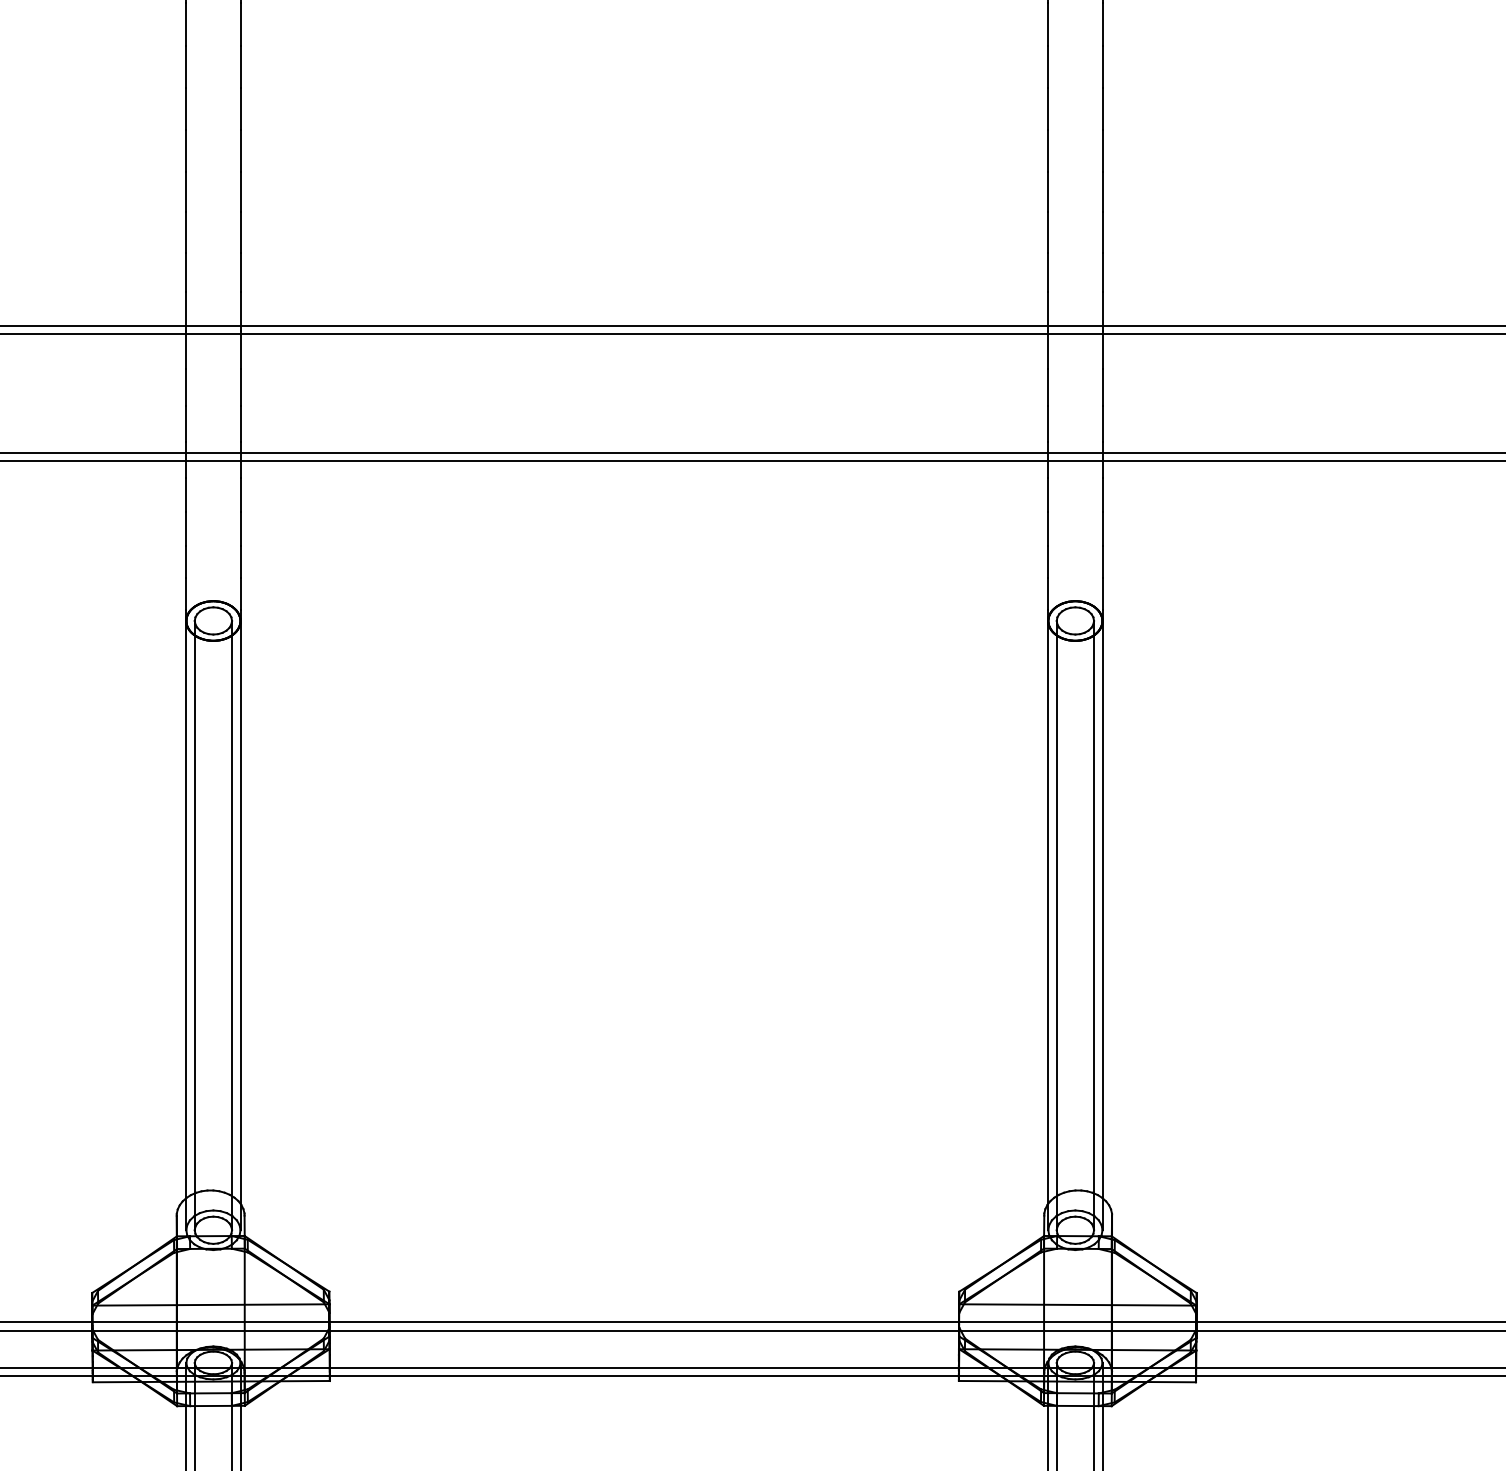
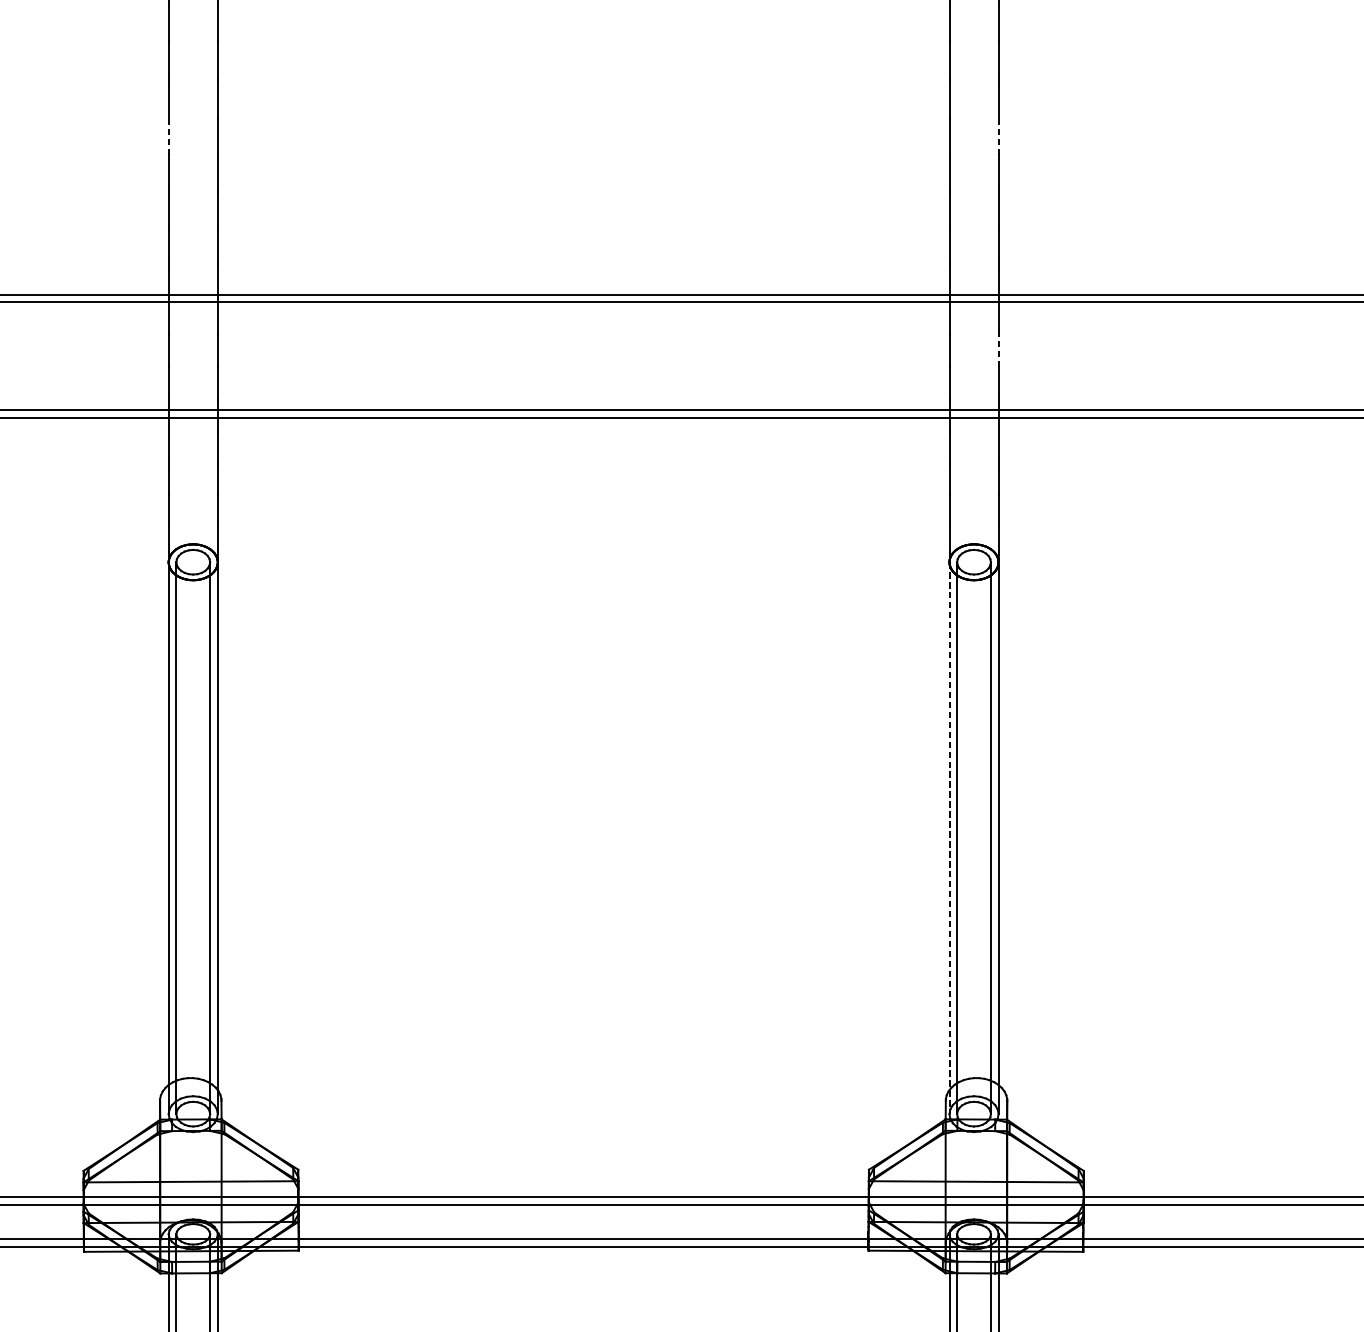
line: (186, 151) -> (168, 137), solid -> dashed
line: (1102, 151) -> (998, 137), solid -> dashed
line: (1102, 387) -> (998, 350), solid -> dashed
line: (1048, 925) -> (949, 838), solid -> dashed

